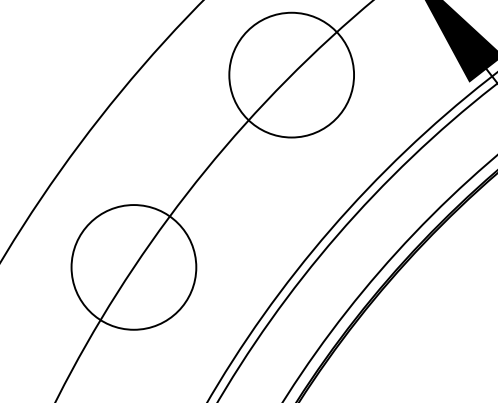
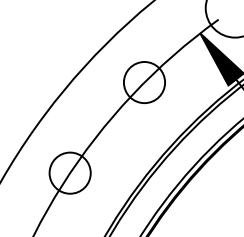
circle: (291, 74) -> (144, 82), size x0.7
circle: (132, 265) -> (69, 172), size x0.7

